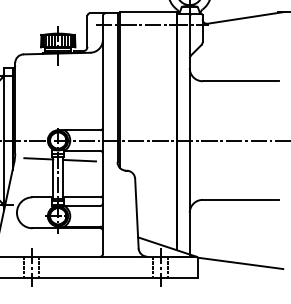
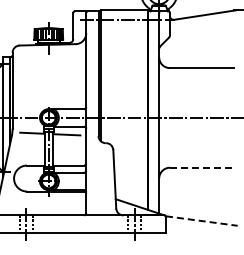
line: (241, 199) -> (202, 167), solid -> dashed
line: (241, 263) -> (202, 221), solid -> dashed

